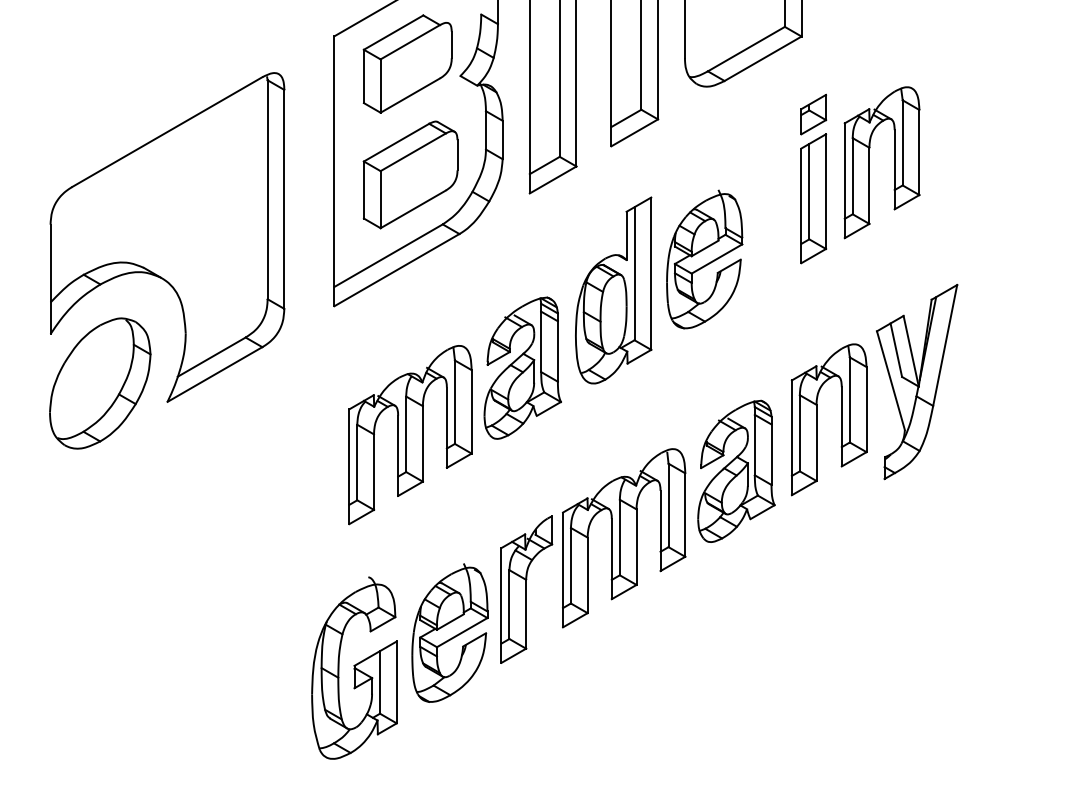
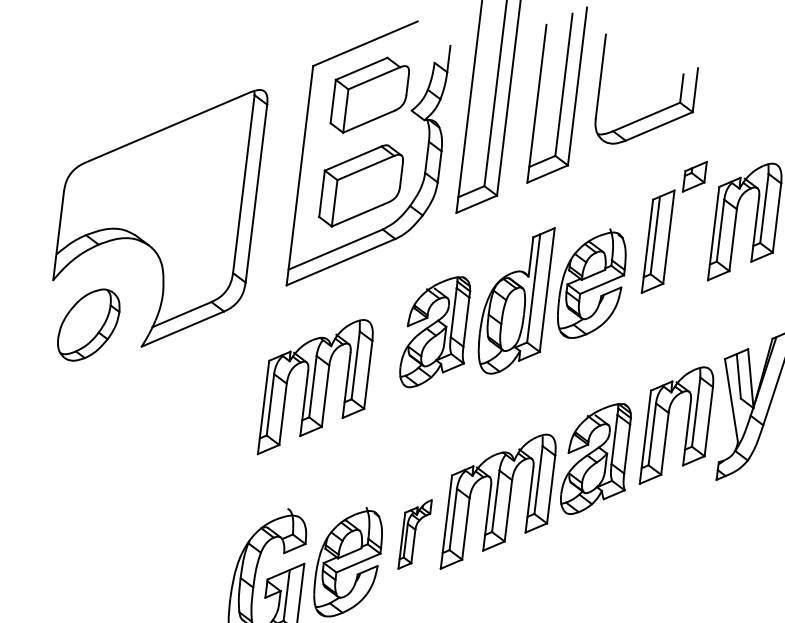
part: (813, 198) -> (658, 241), moved
part: (522, 367) -> (436, 331), moved
part: (100, 383) -> (88, 325), size x0.7
part: (410, 435) -> (316, 388), moved
part: (526, 589) -> (414, 534), size x0.6

